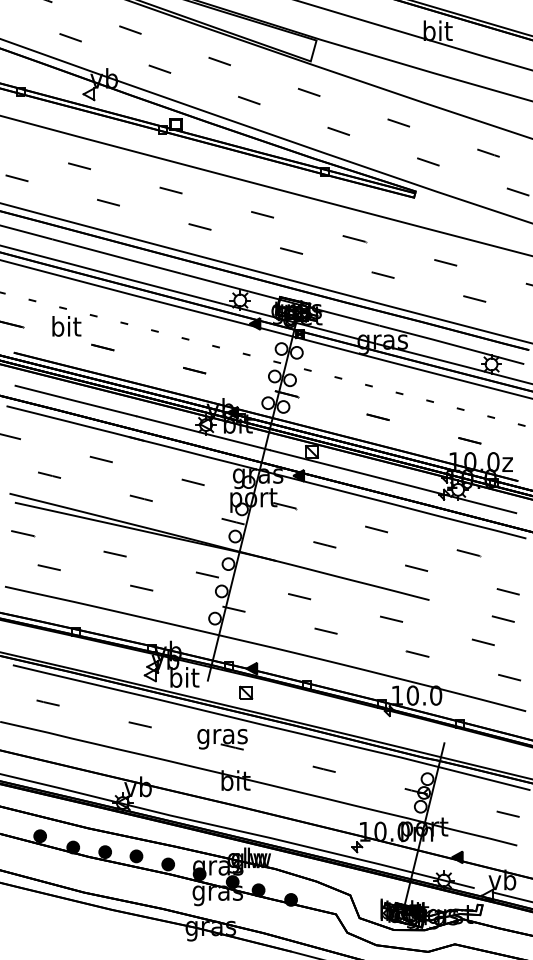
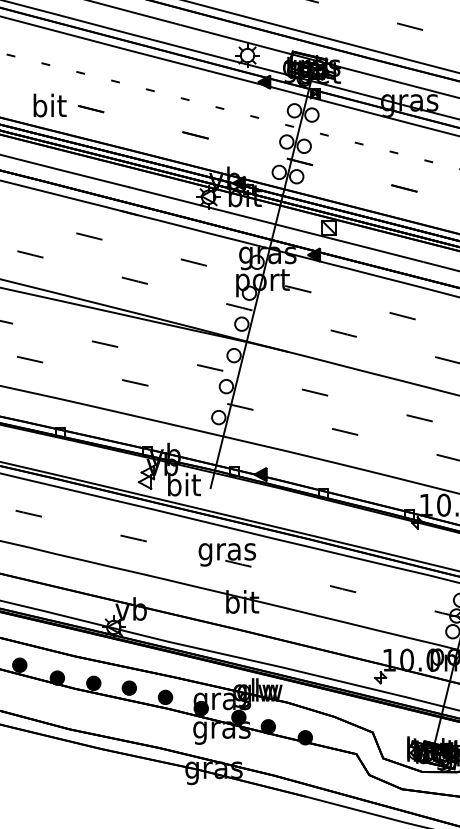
text: (66, 326) -> (49, 105), moved
part: (246, 692) -> (254, 501), removed

